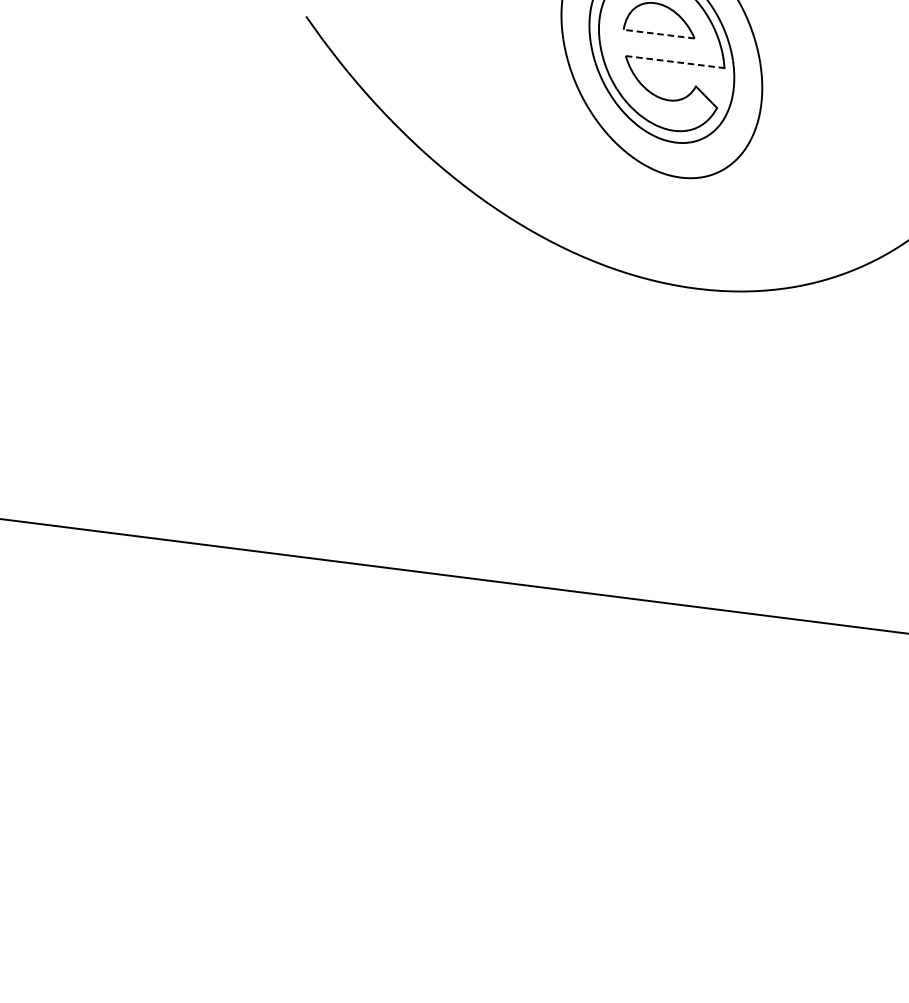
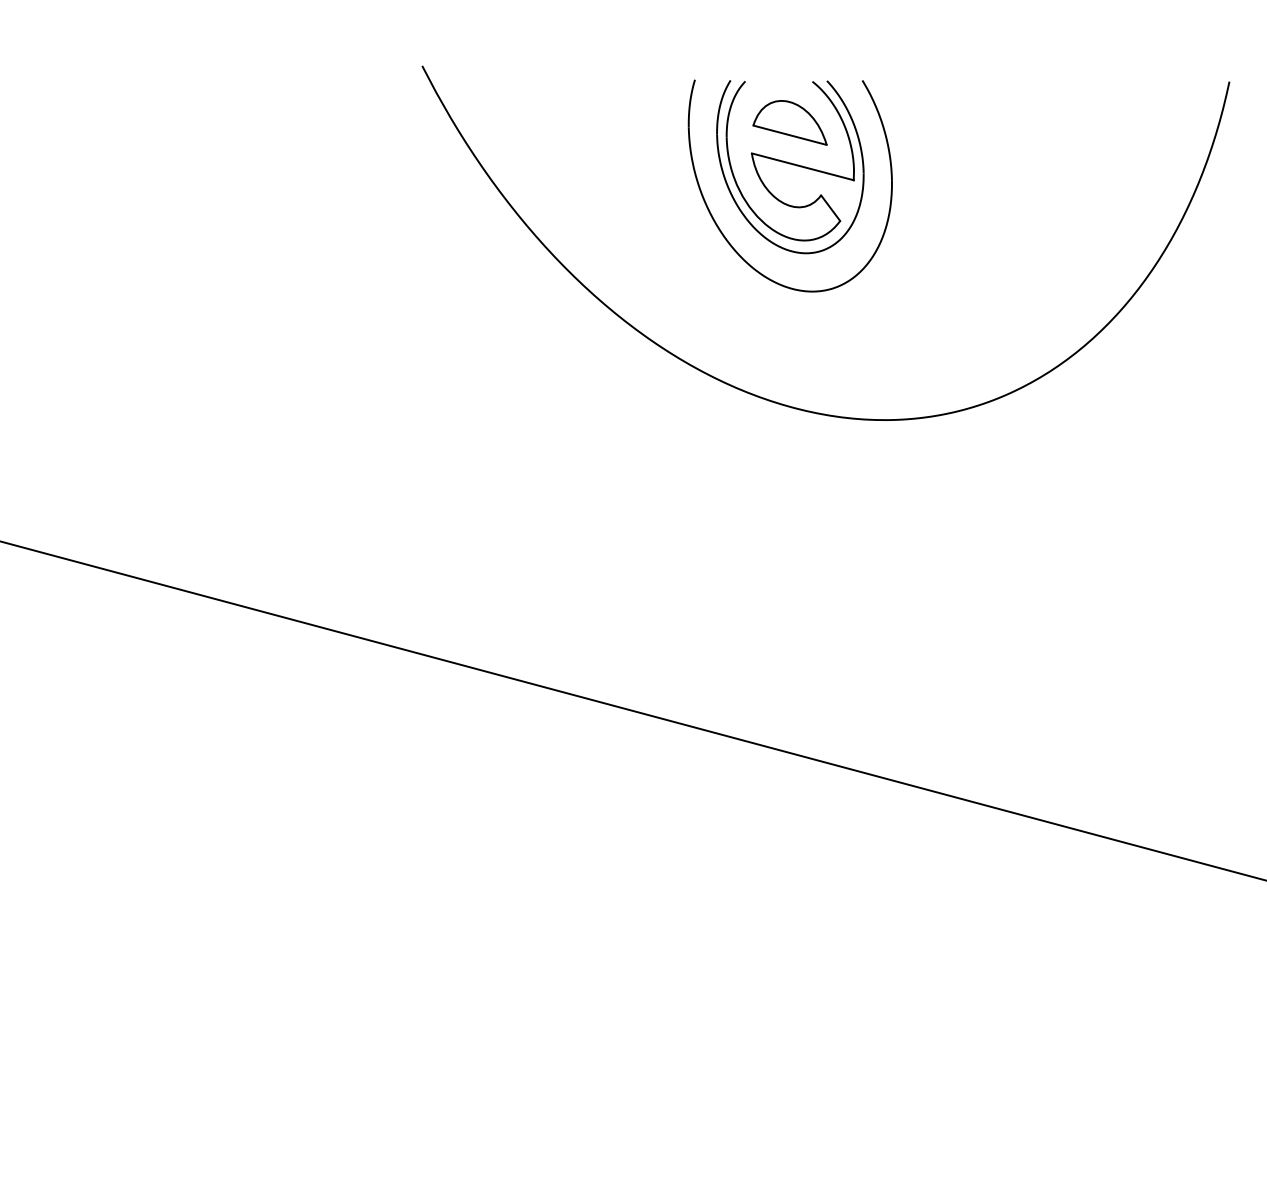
line: (659, 34) -> (790, 135), dashed -> solid
line: (674, 61) -> (802, 166), dashed -> solid

